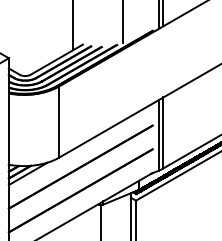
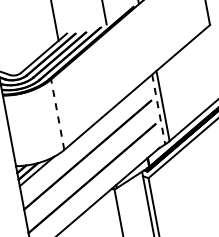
line: (59, 122) -> (58, 114), solid -> dashed
line: (158, 136) -> (158, 110), solid -> dashed

